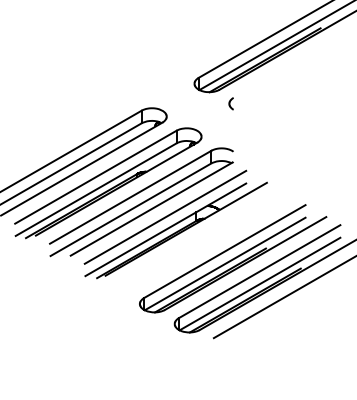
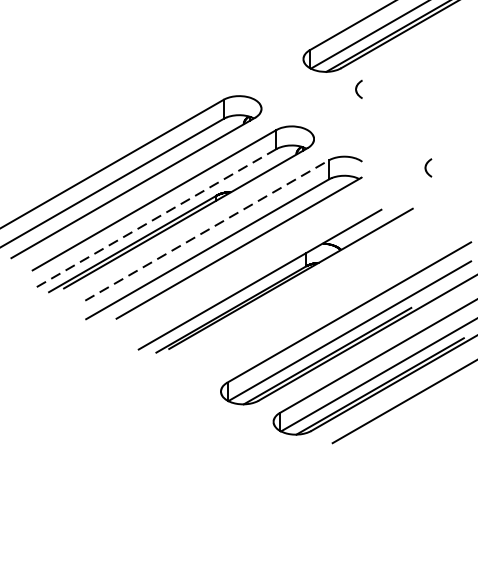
curve: (276, 155) -> (427, 167), added
line: (96, 189) -> (155, 218), solid -> dashed
line: (131, 197) -> (208, 230), solid -> dashed
line: (165, 216) -> (259, 259), removed

